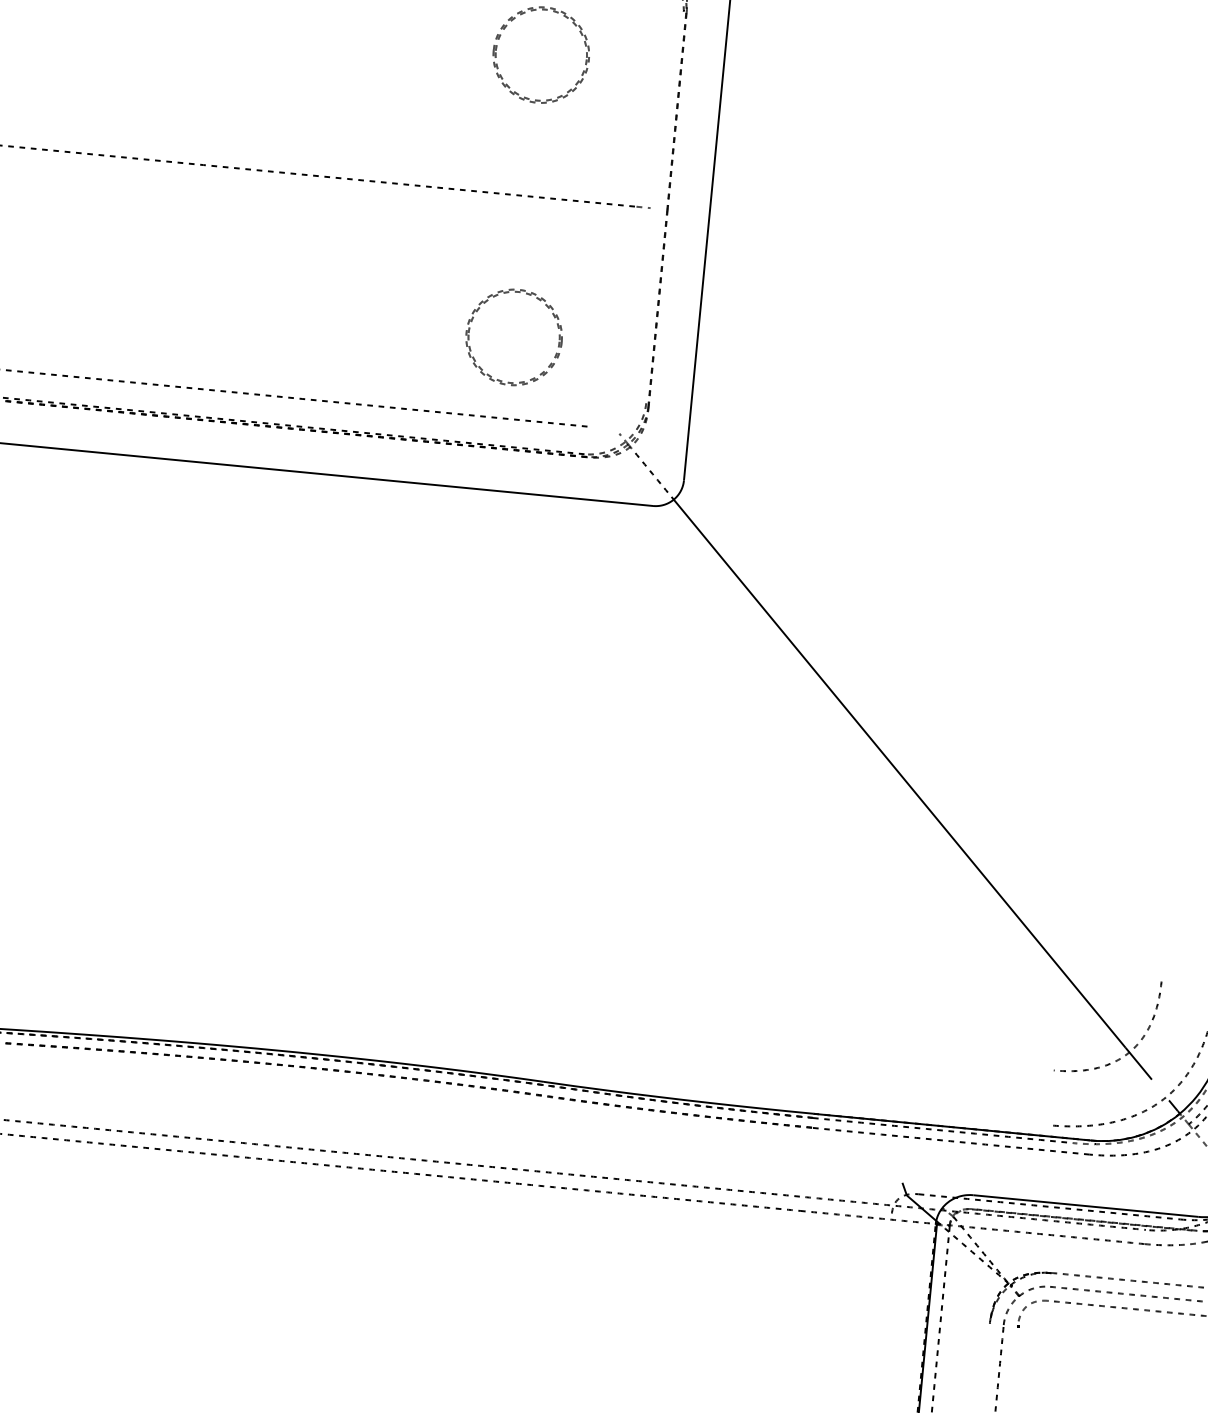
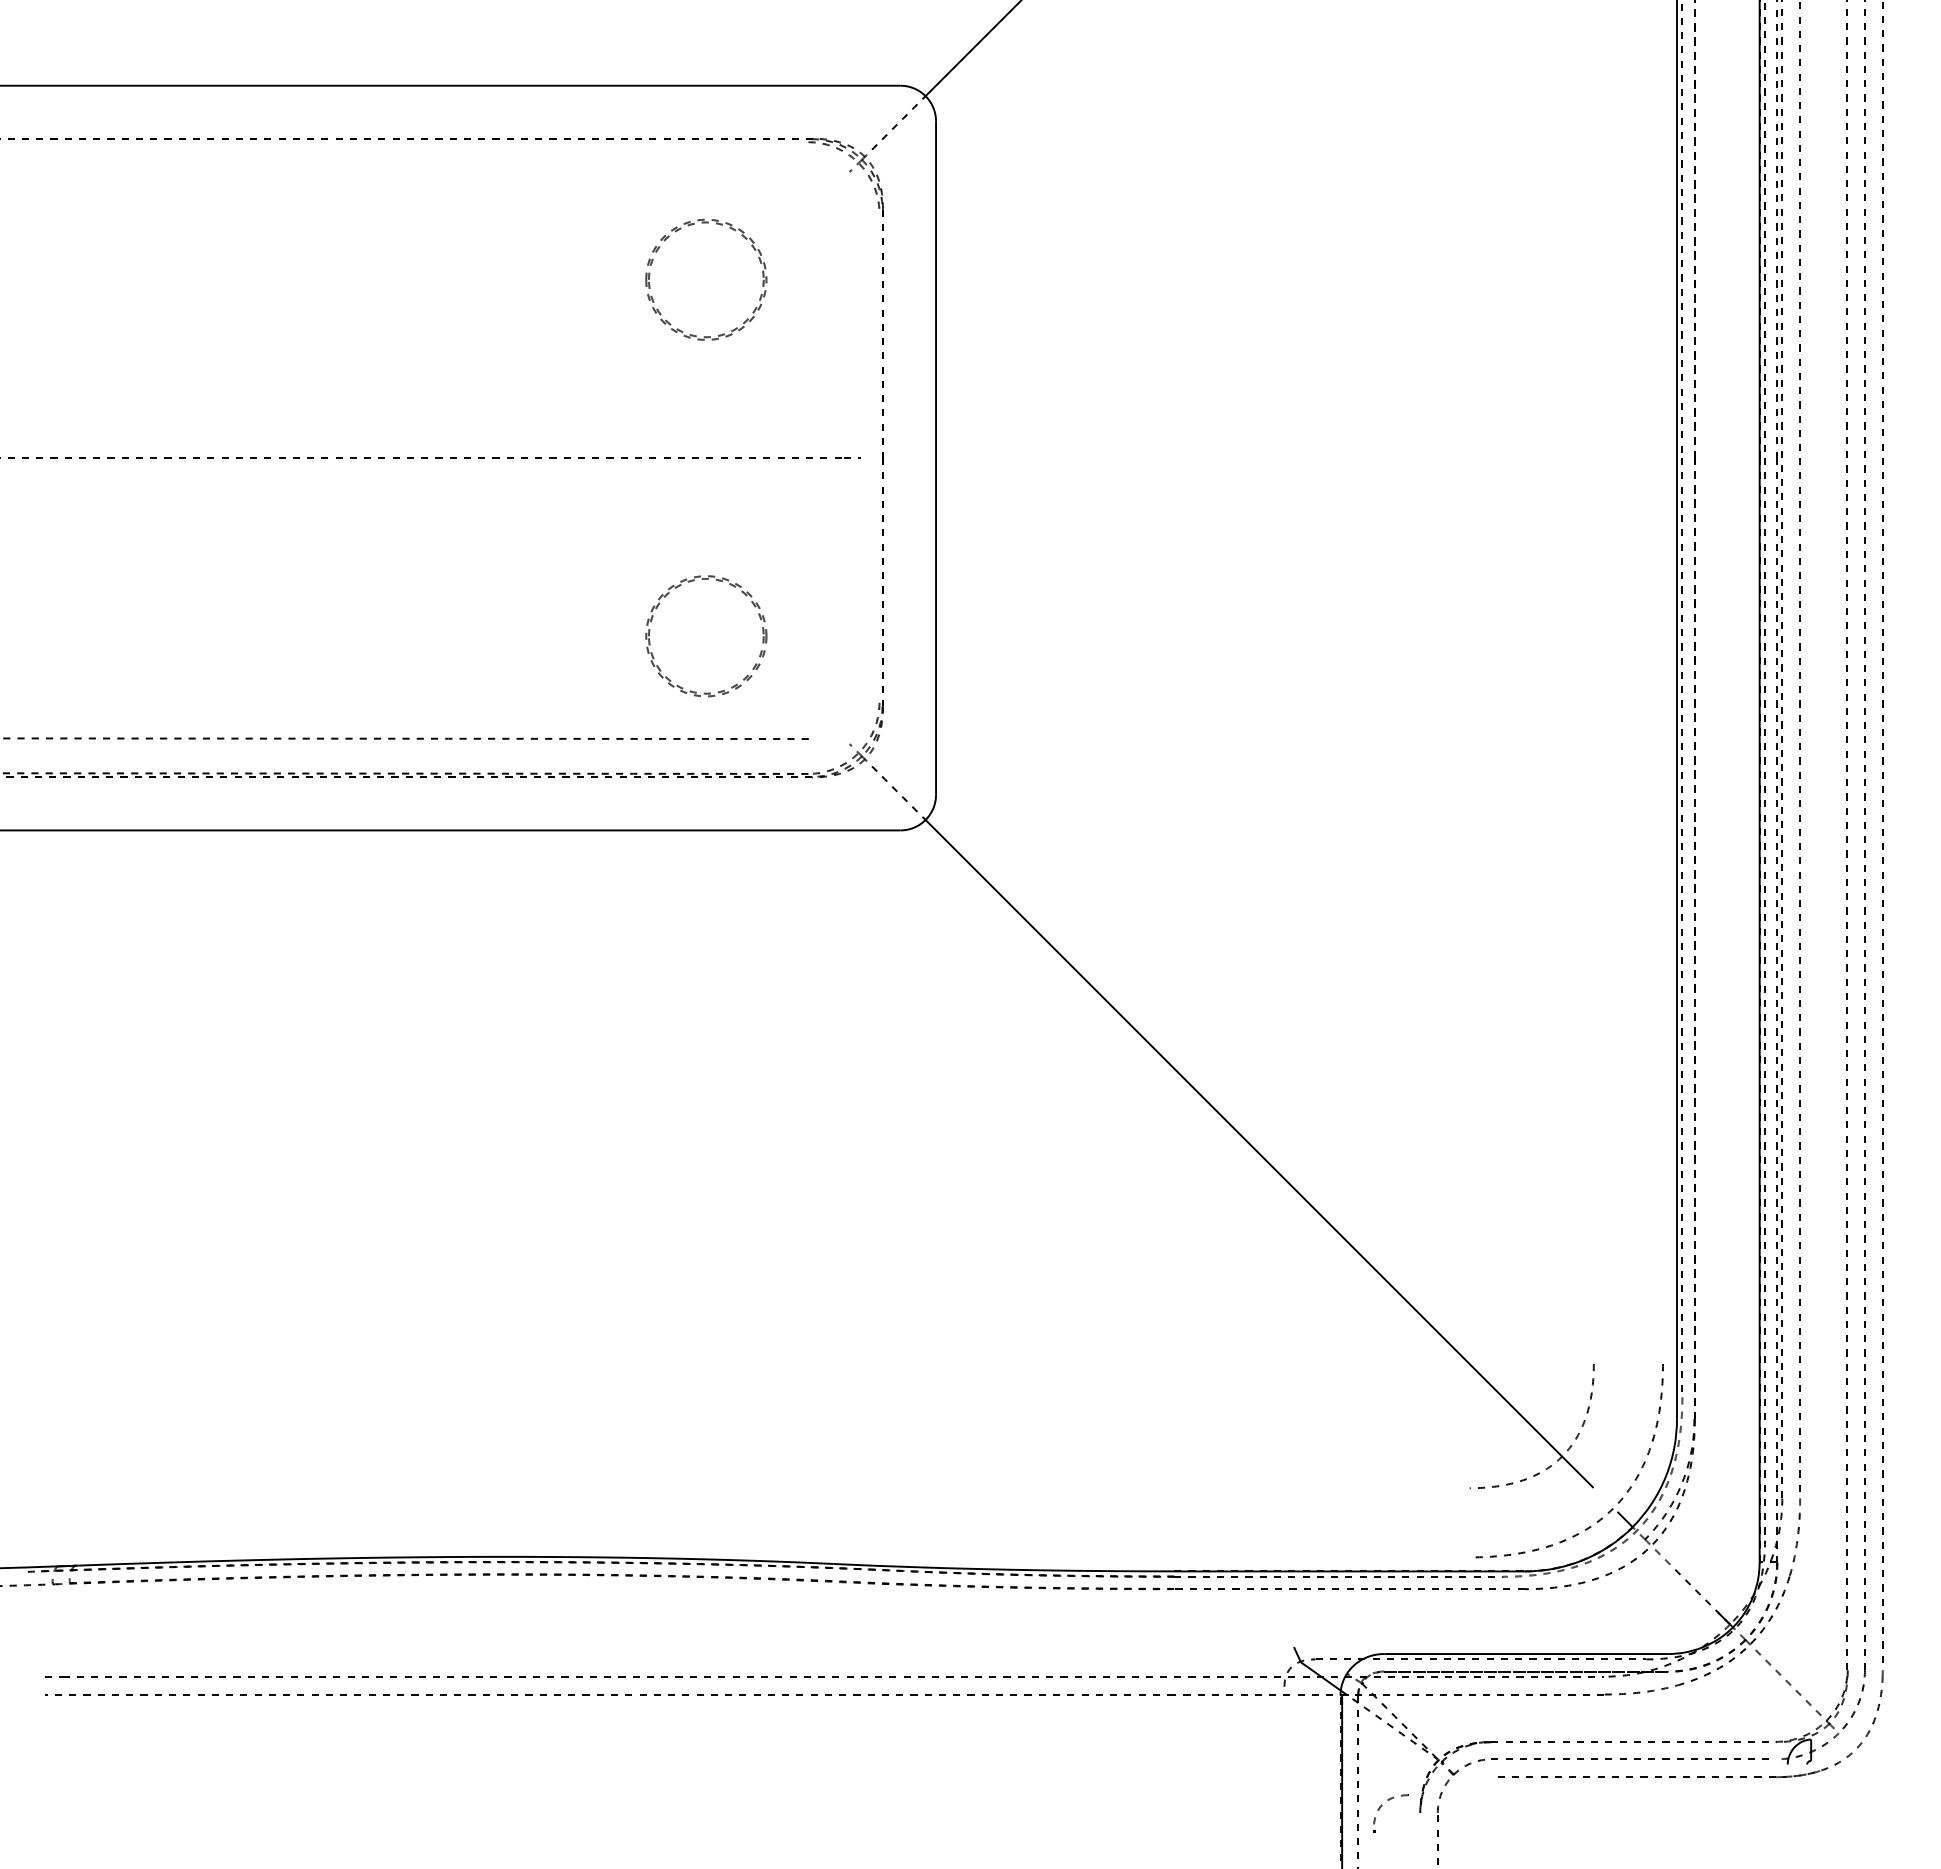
part: (1025, 1308) -> (1381, 1807), moved

